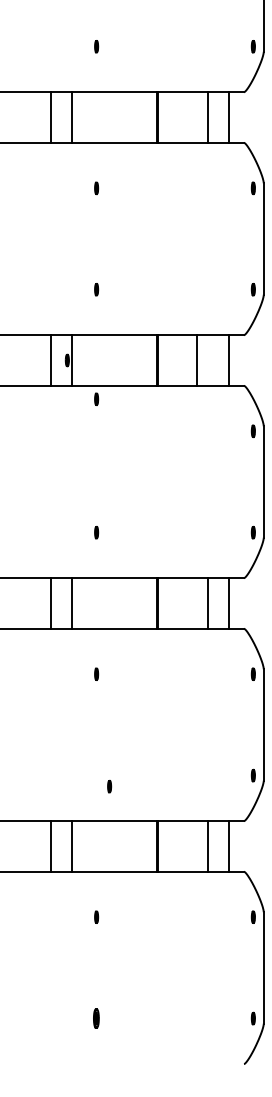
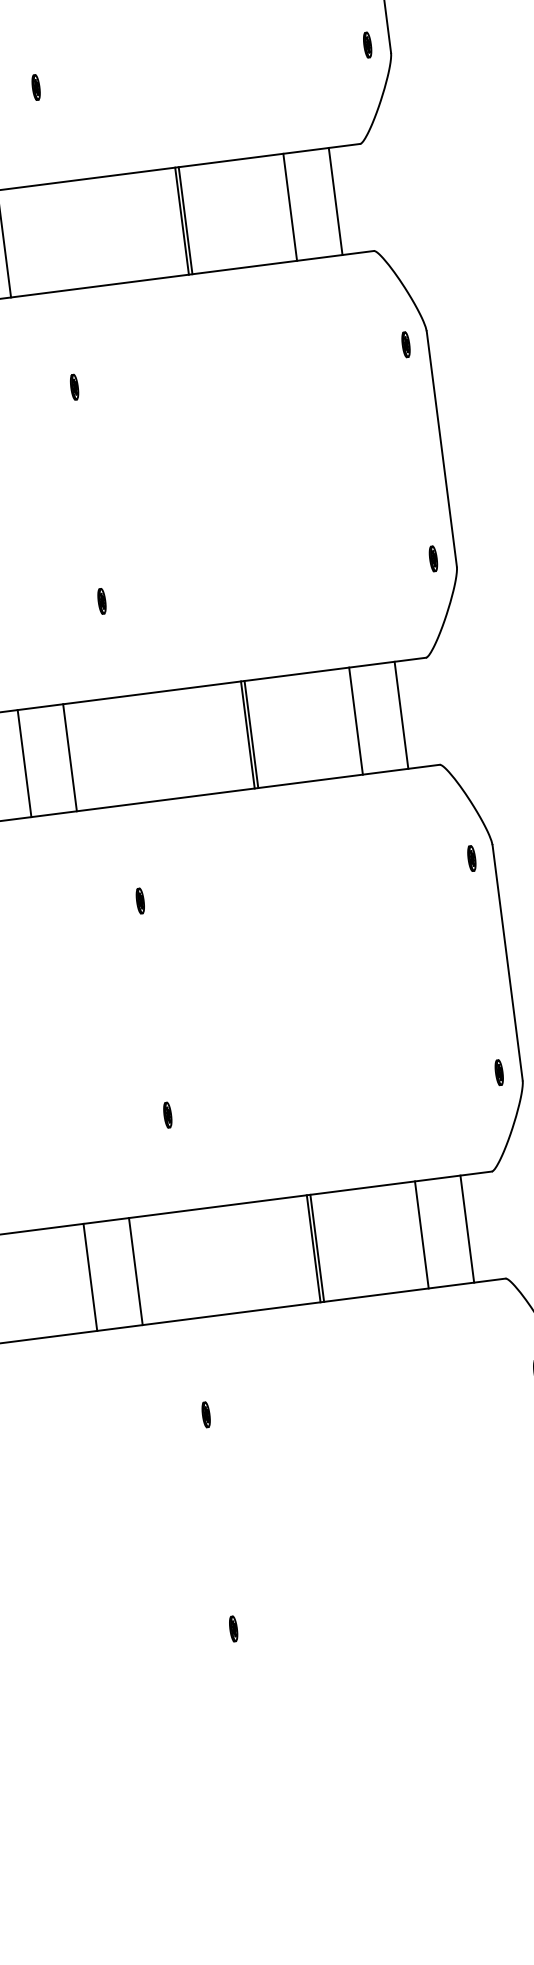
line: (196, 360) -> (289, 207), moved
part: (96, 398) -> (74, 385), moved
part: (109, 786) -> (167, 1115), moved
part: (96, 1018) -> (233, 1628), size x0.62

